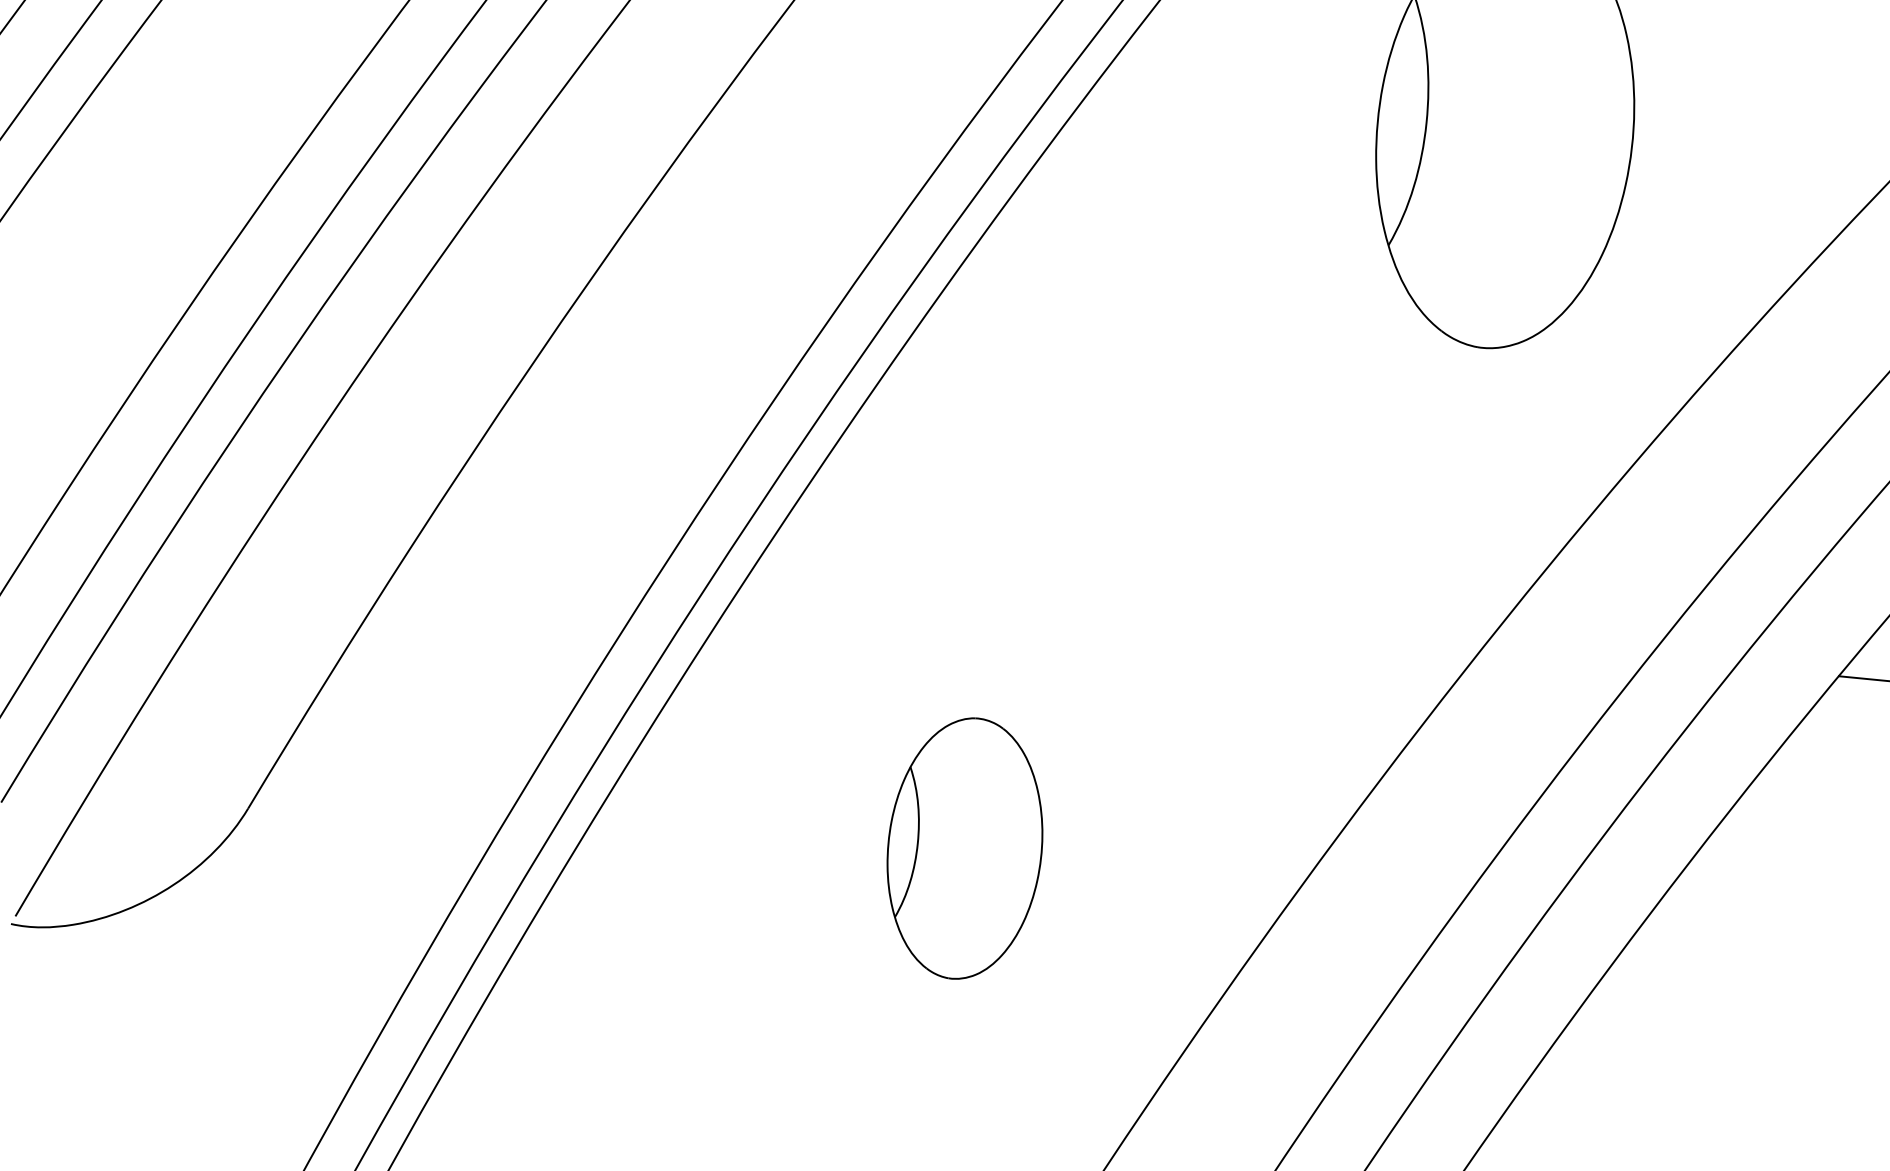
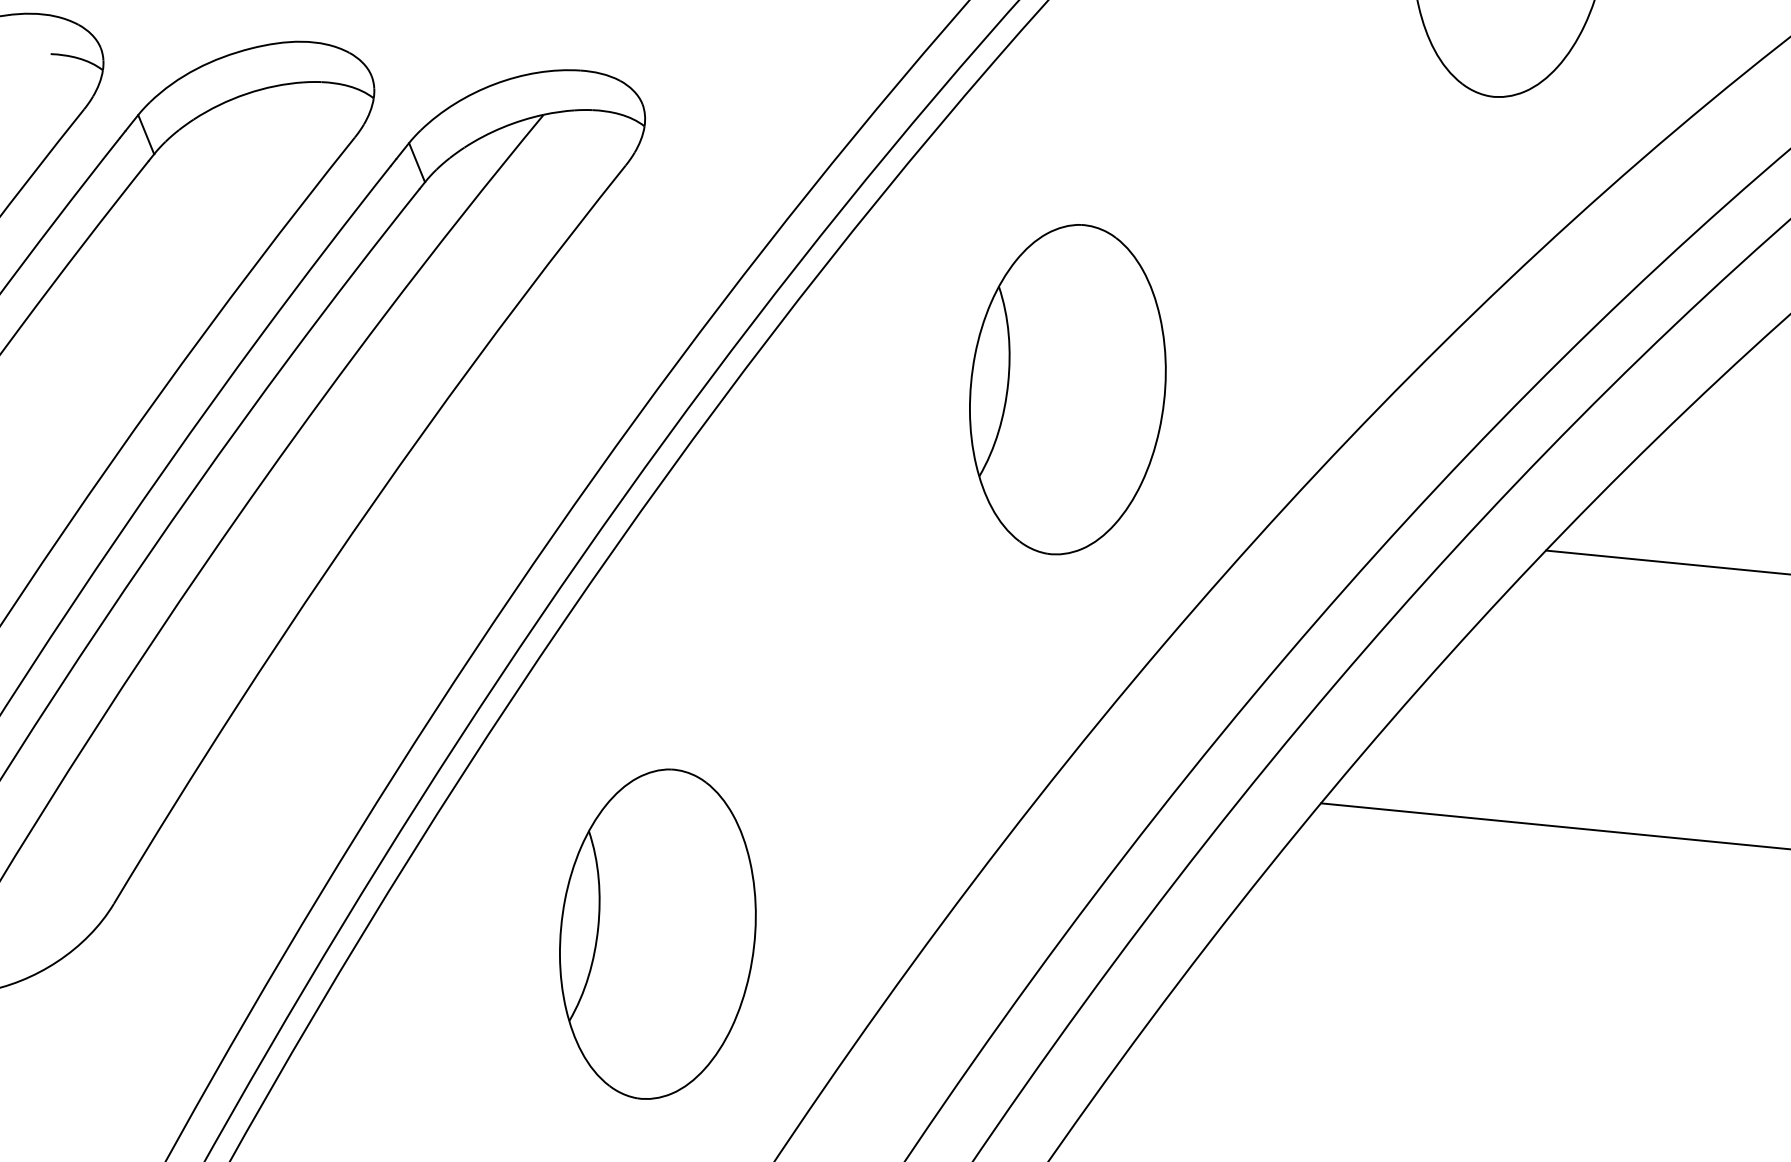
part: (964, 847) -> (657, 933), size x1.67

